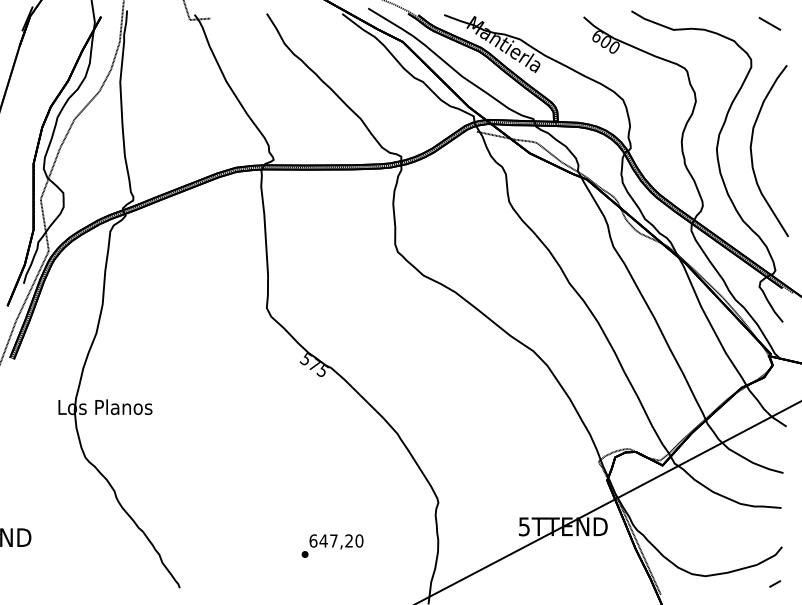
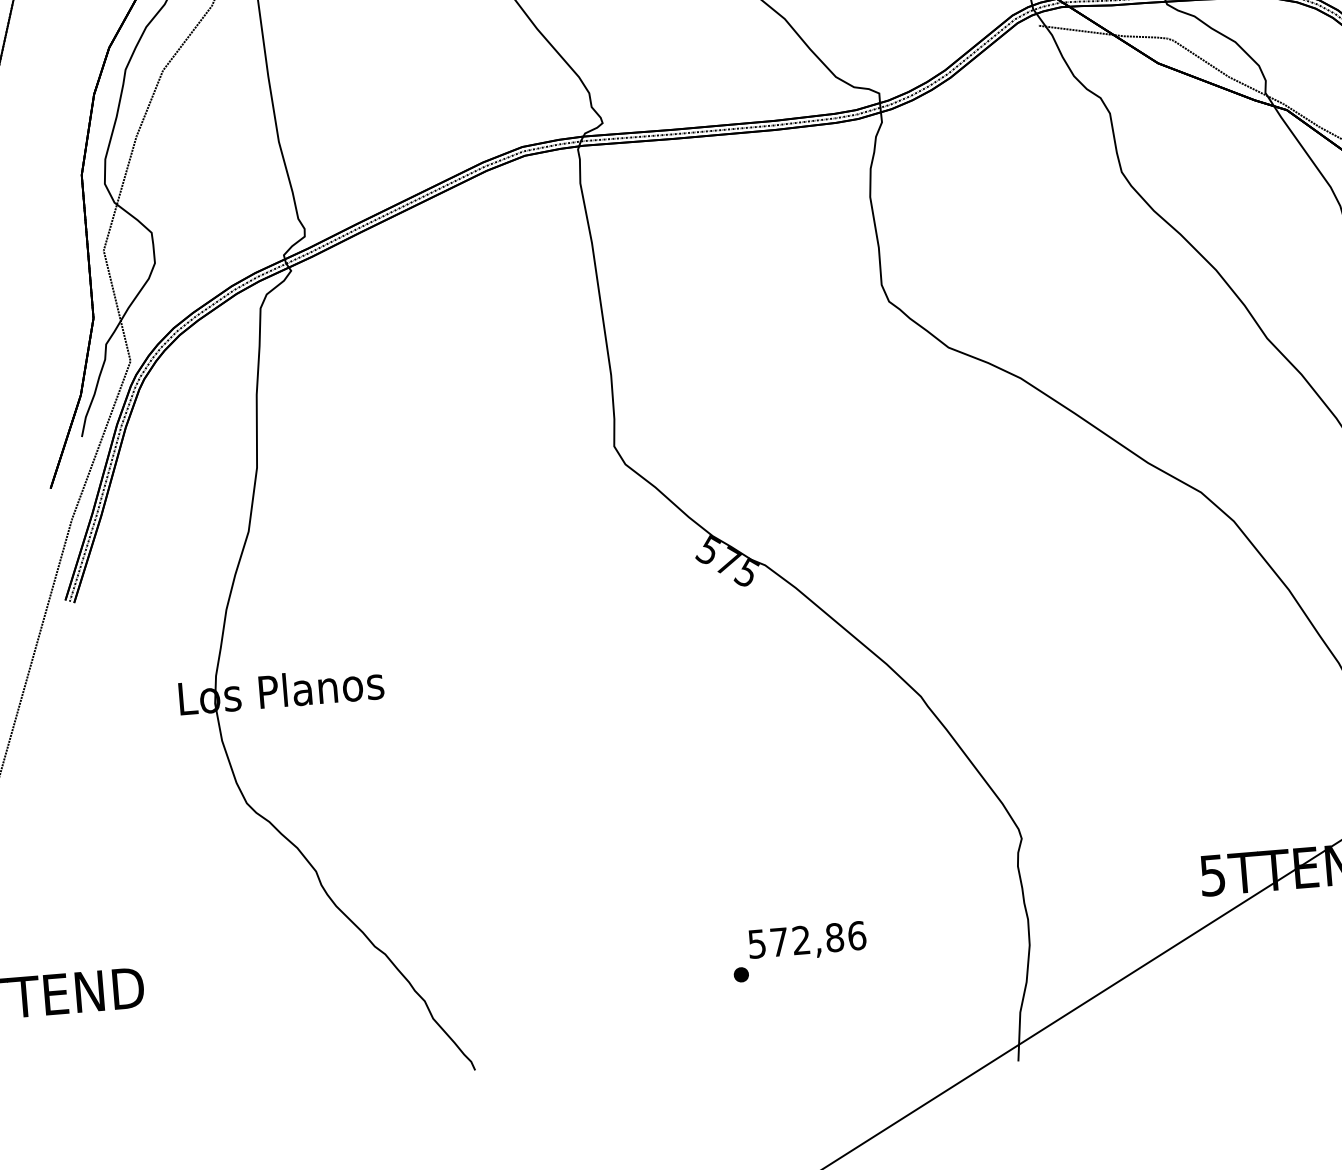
text: (336, 540) -> (807, 938), 647,20 -> 572,86

